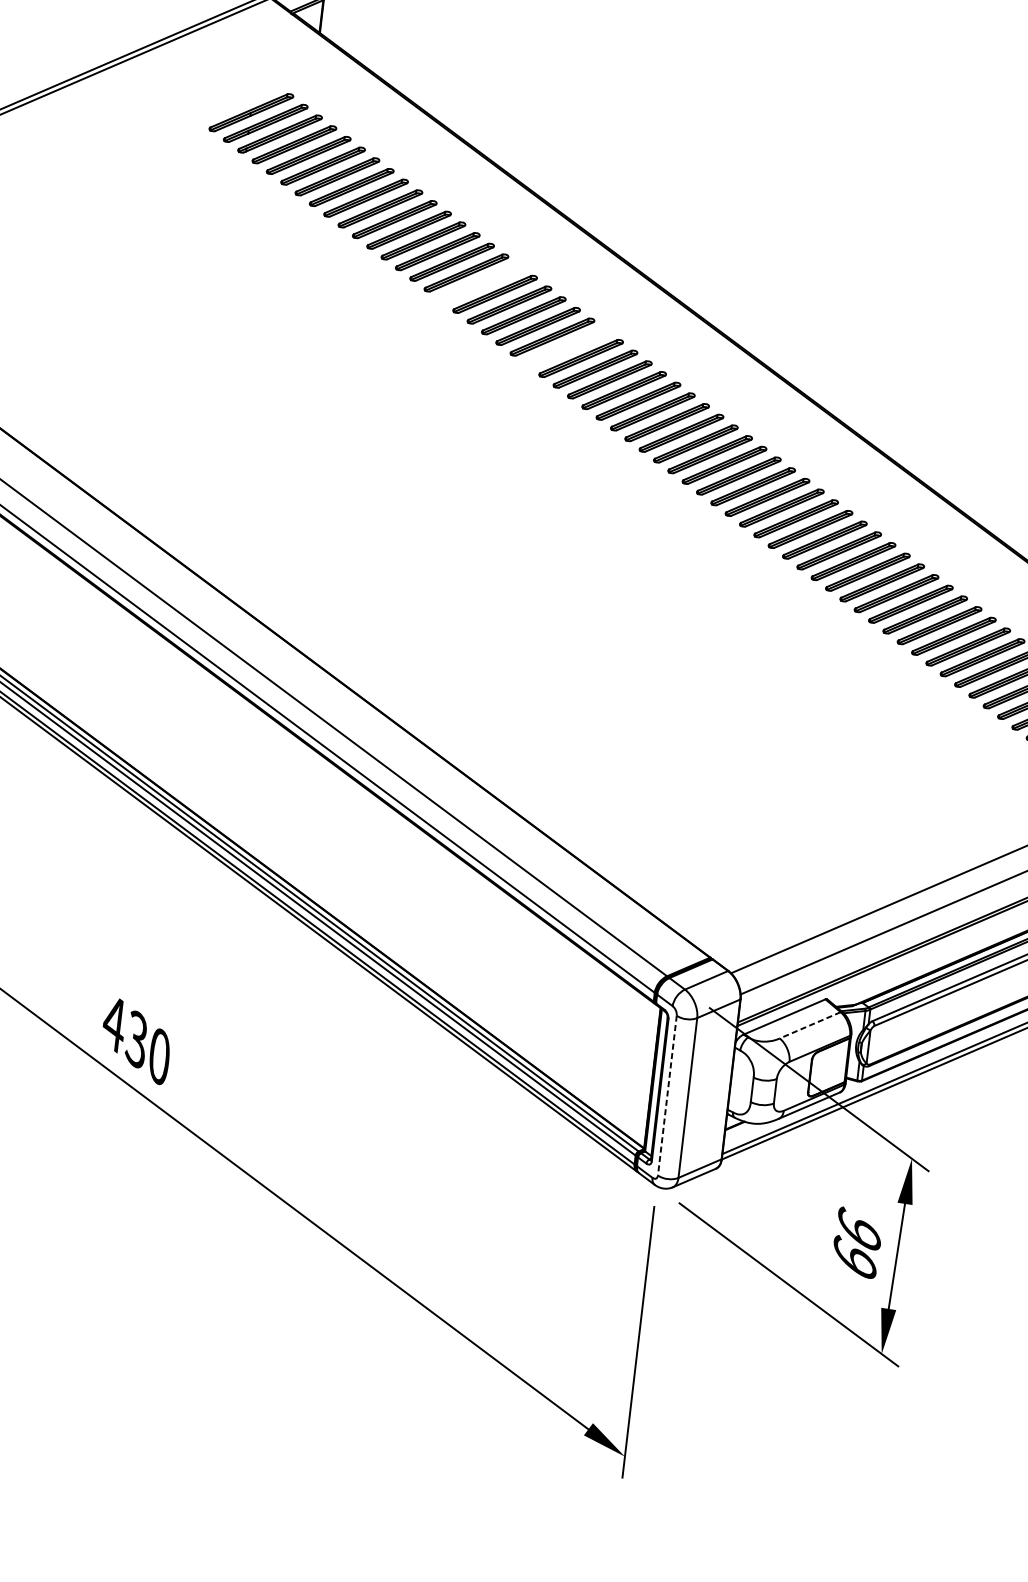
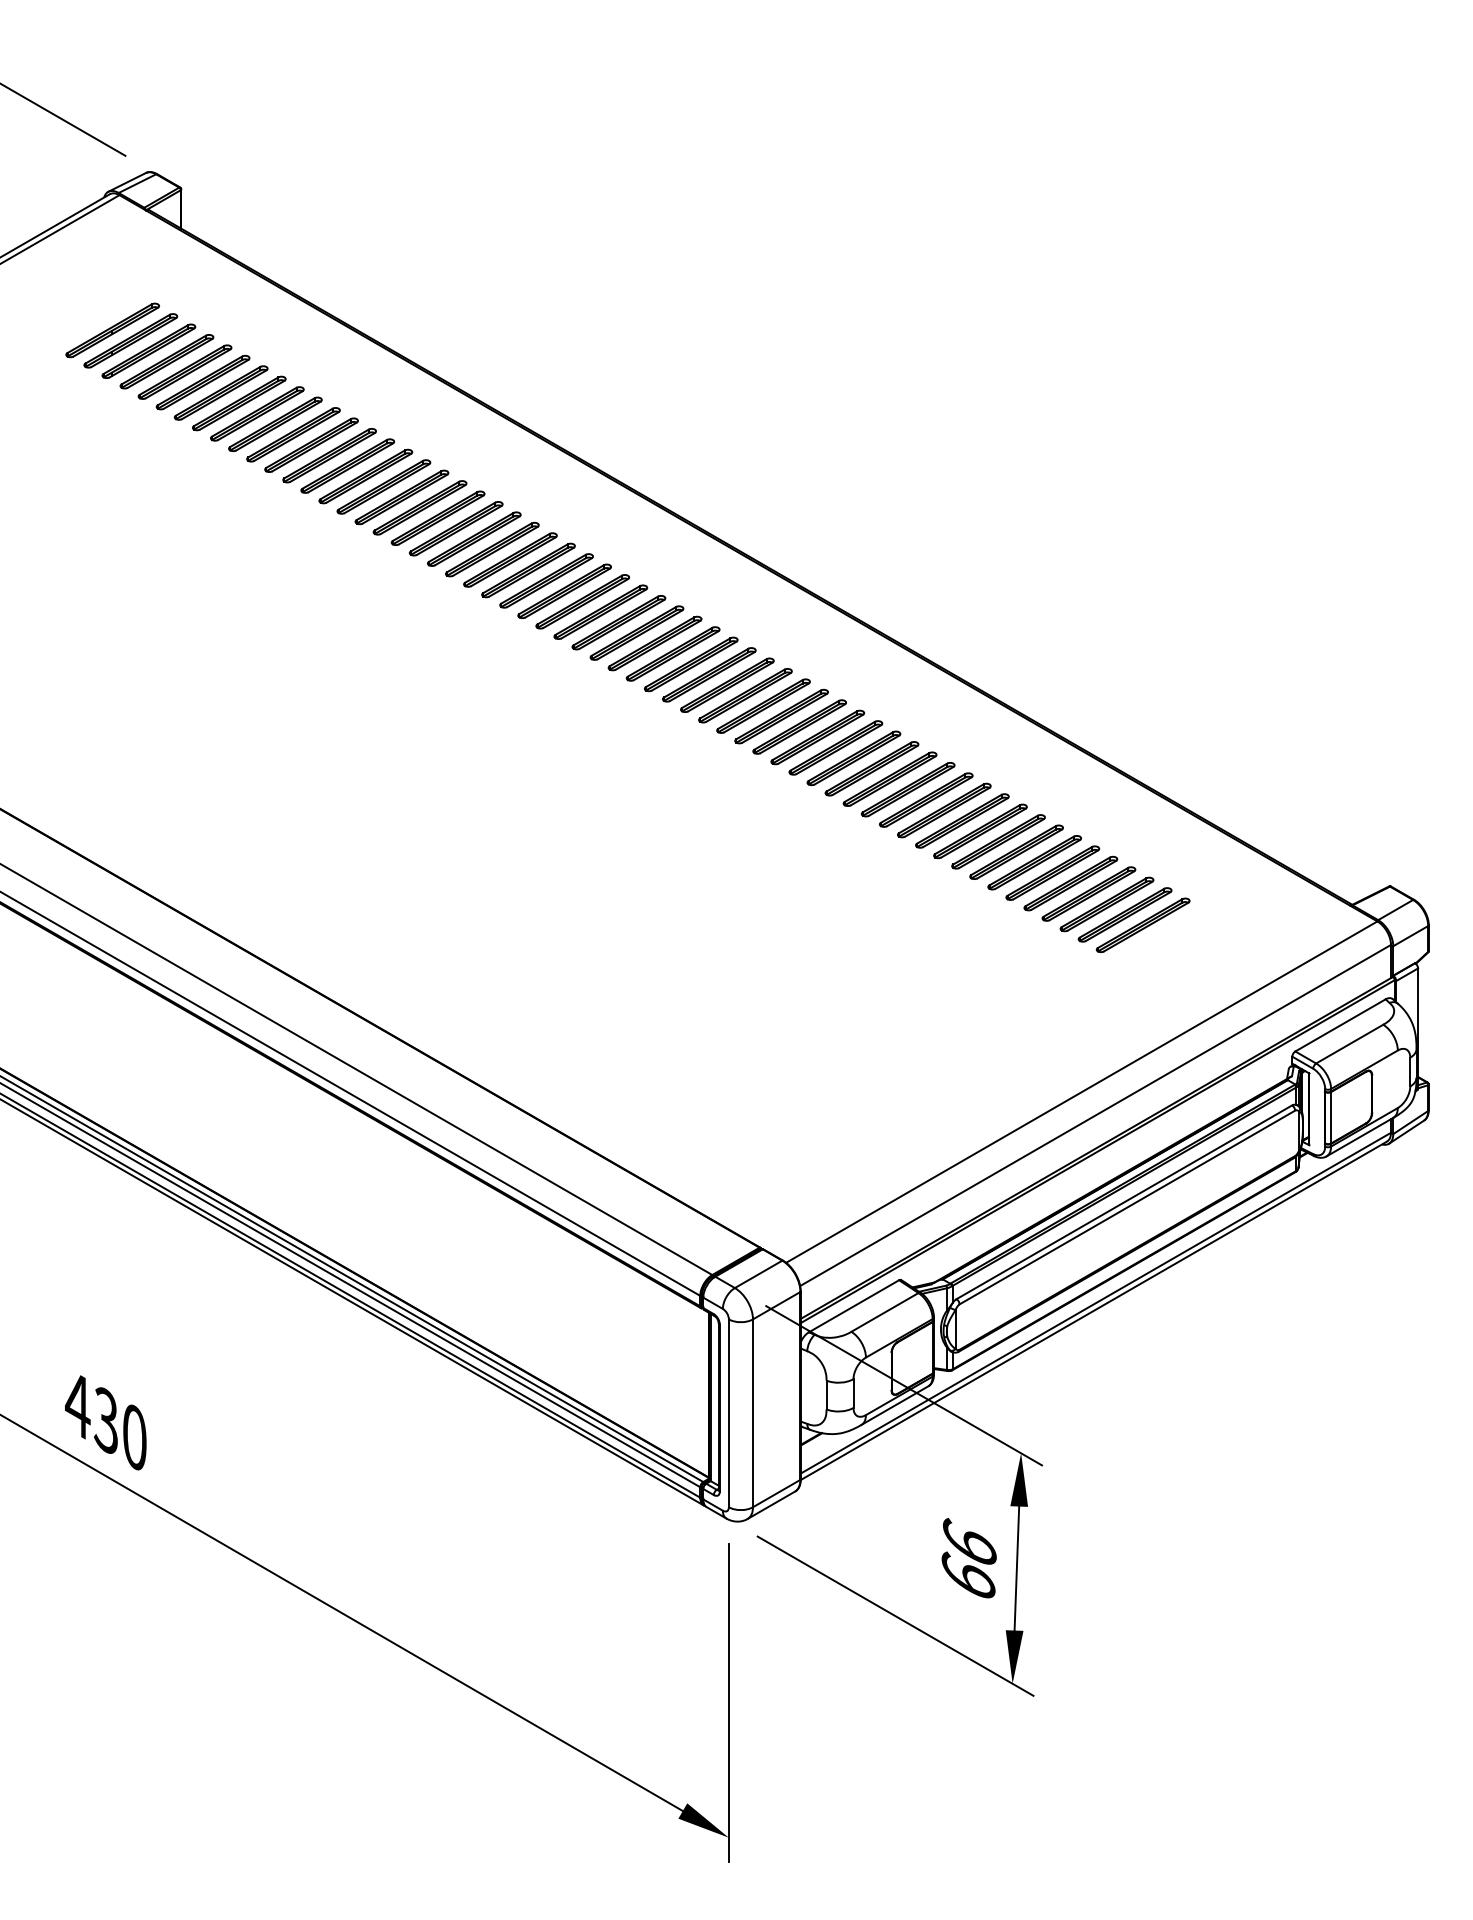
part: (480, 283) -> (401, 497), added
part: (566, 347) -> (510, 559), added
line: (809, 1025) -> (884, 1312), dashed -> solid
line: (667, 1095) -> (728, 1413), dashed -> solid

